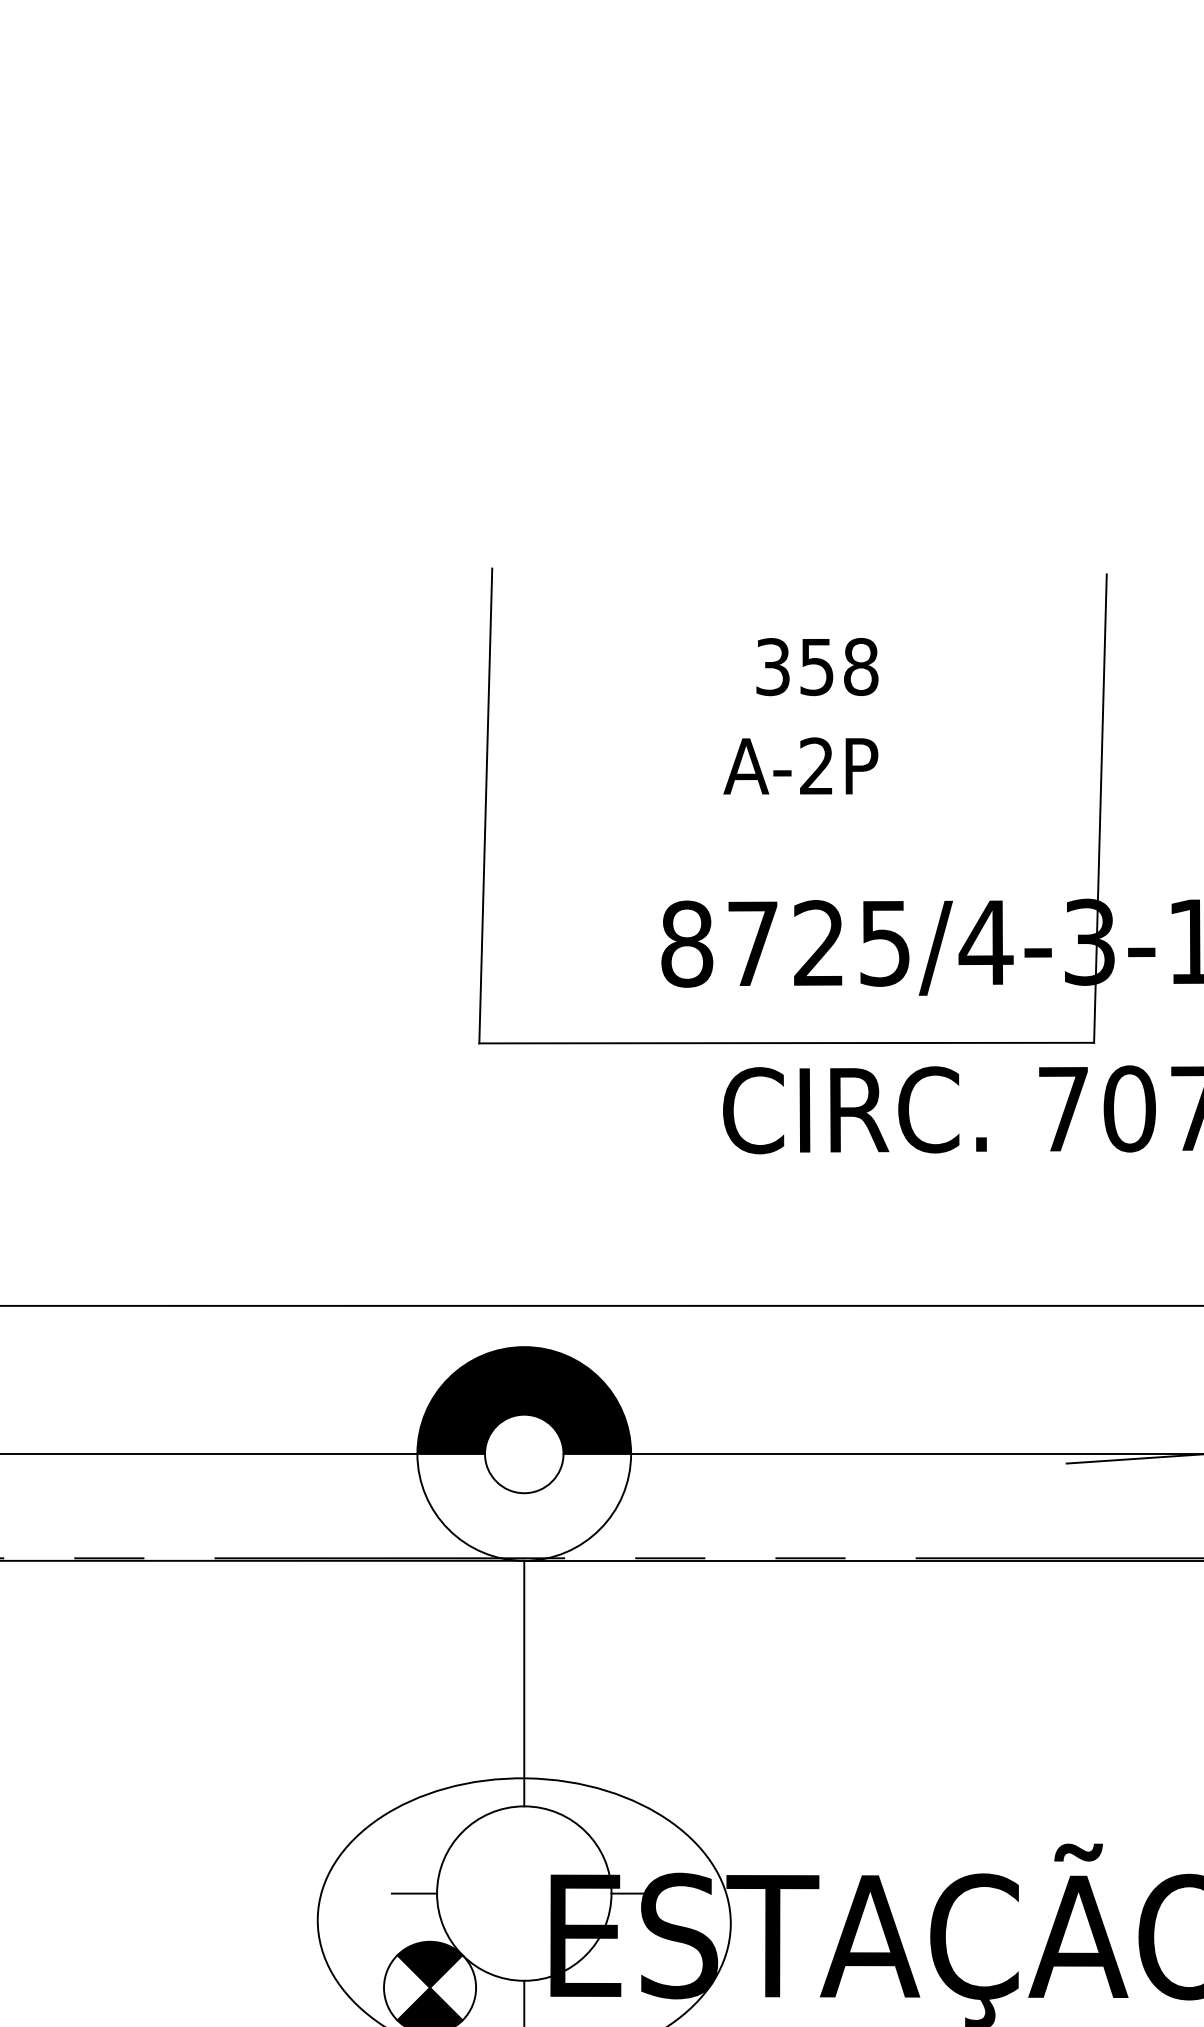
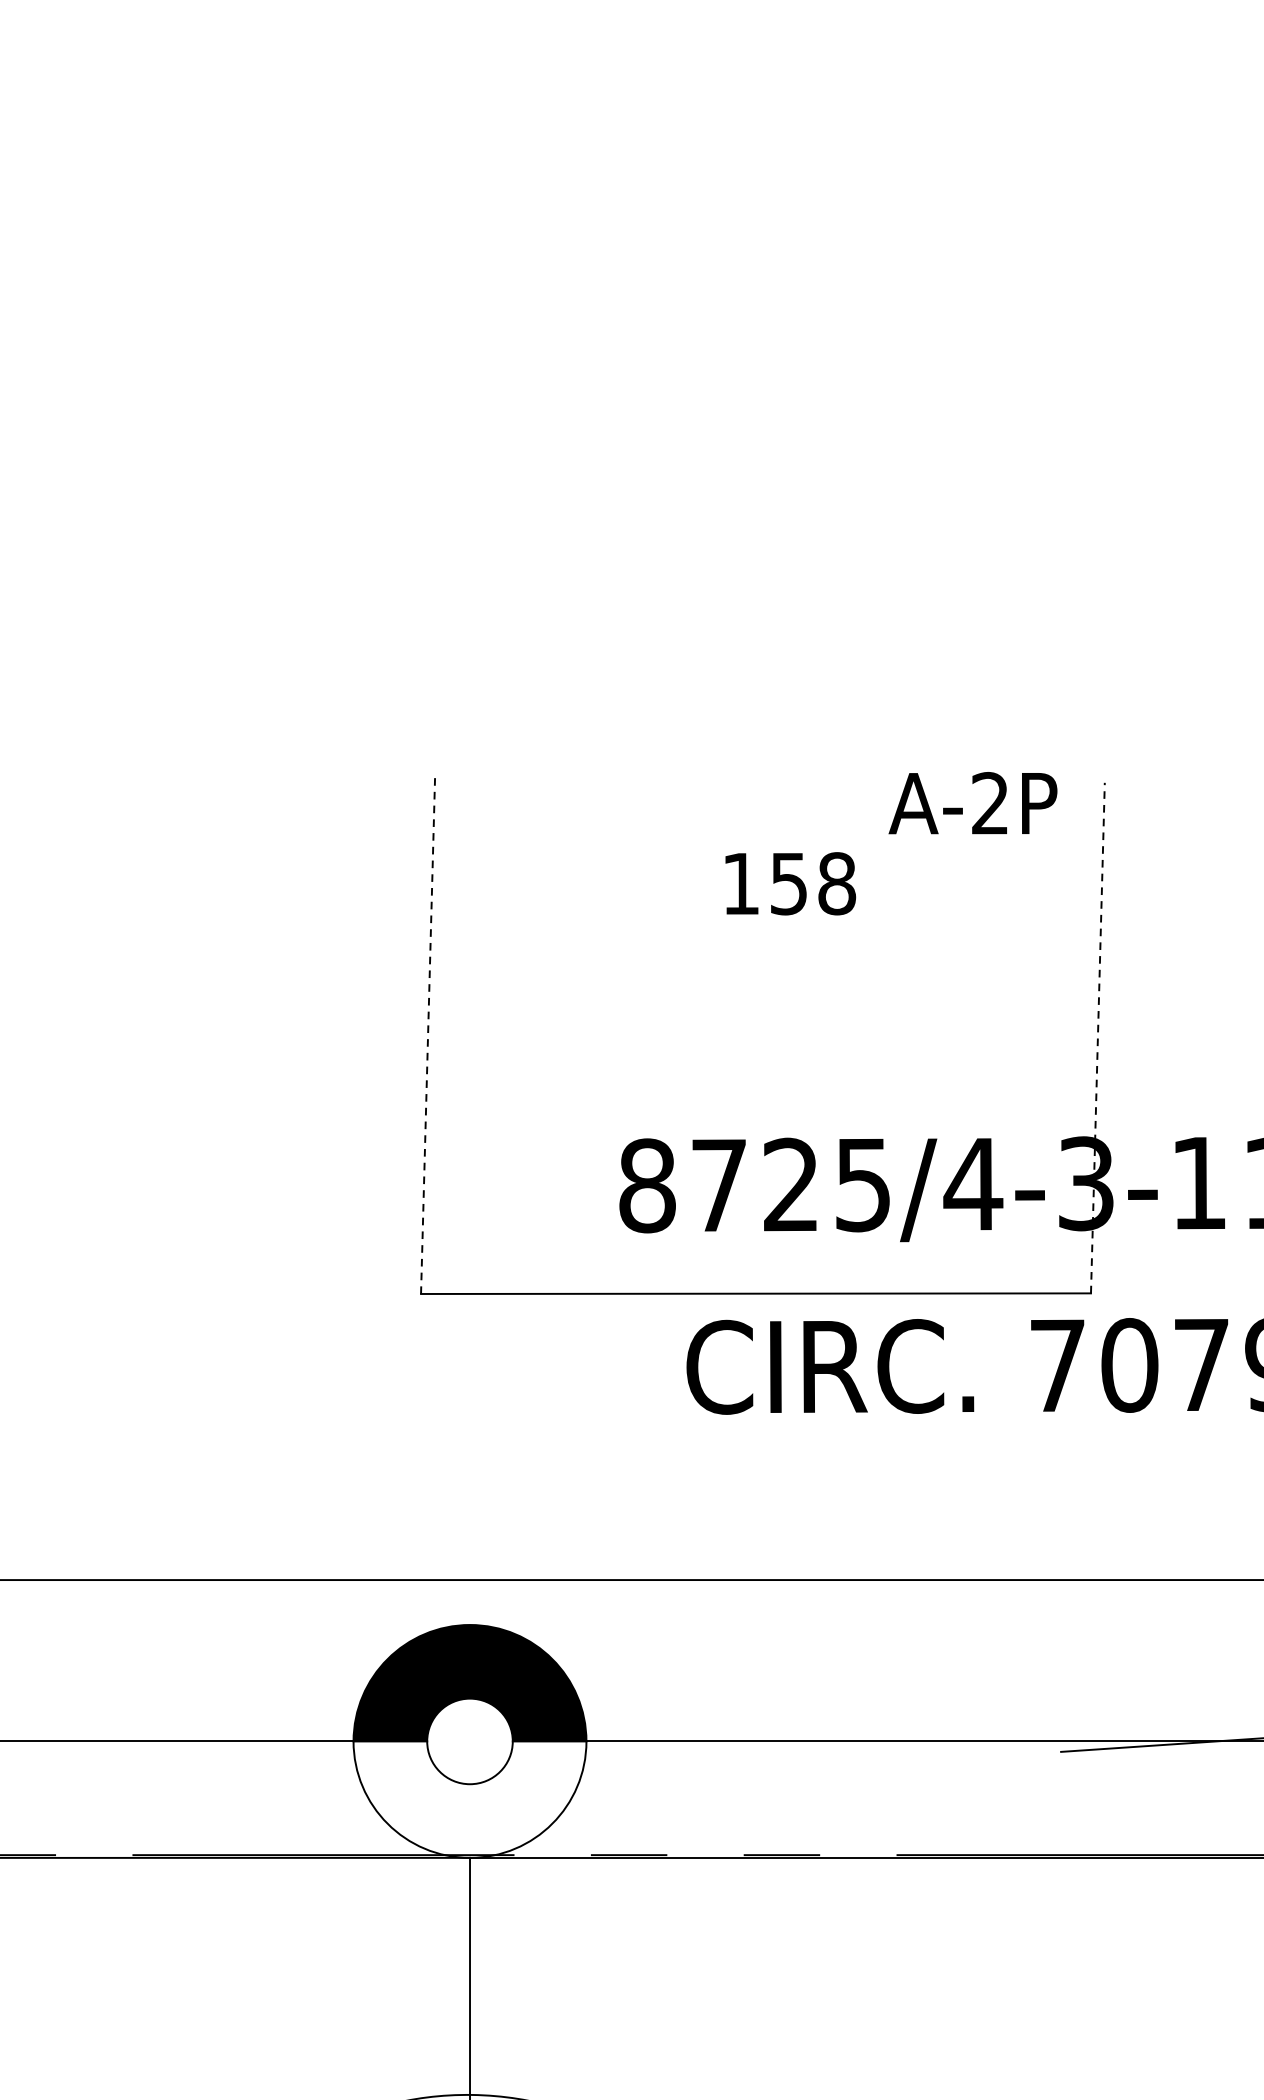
text: (772, 667) -> (740, 884), 358 -> 158
text: (800, 765) -> (972, 802), moved
line: (485, 805) -> (427, 1034), solid -> dashed
line: (1100, 808) -> (1097, 1038), solid -> dashed

